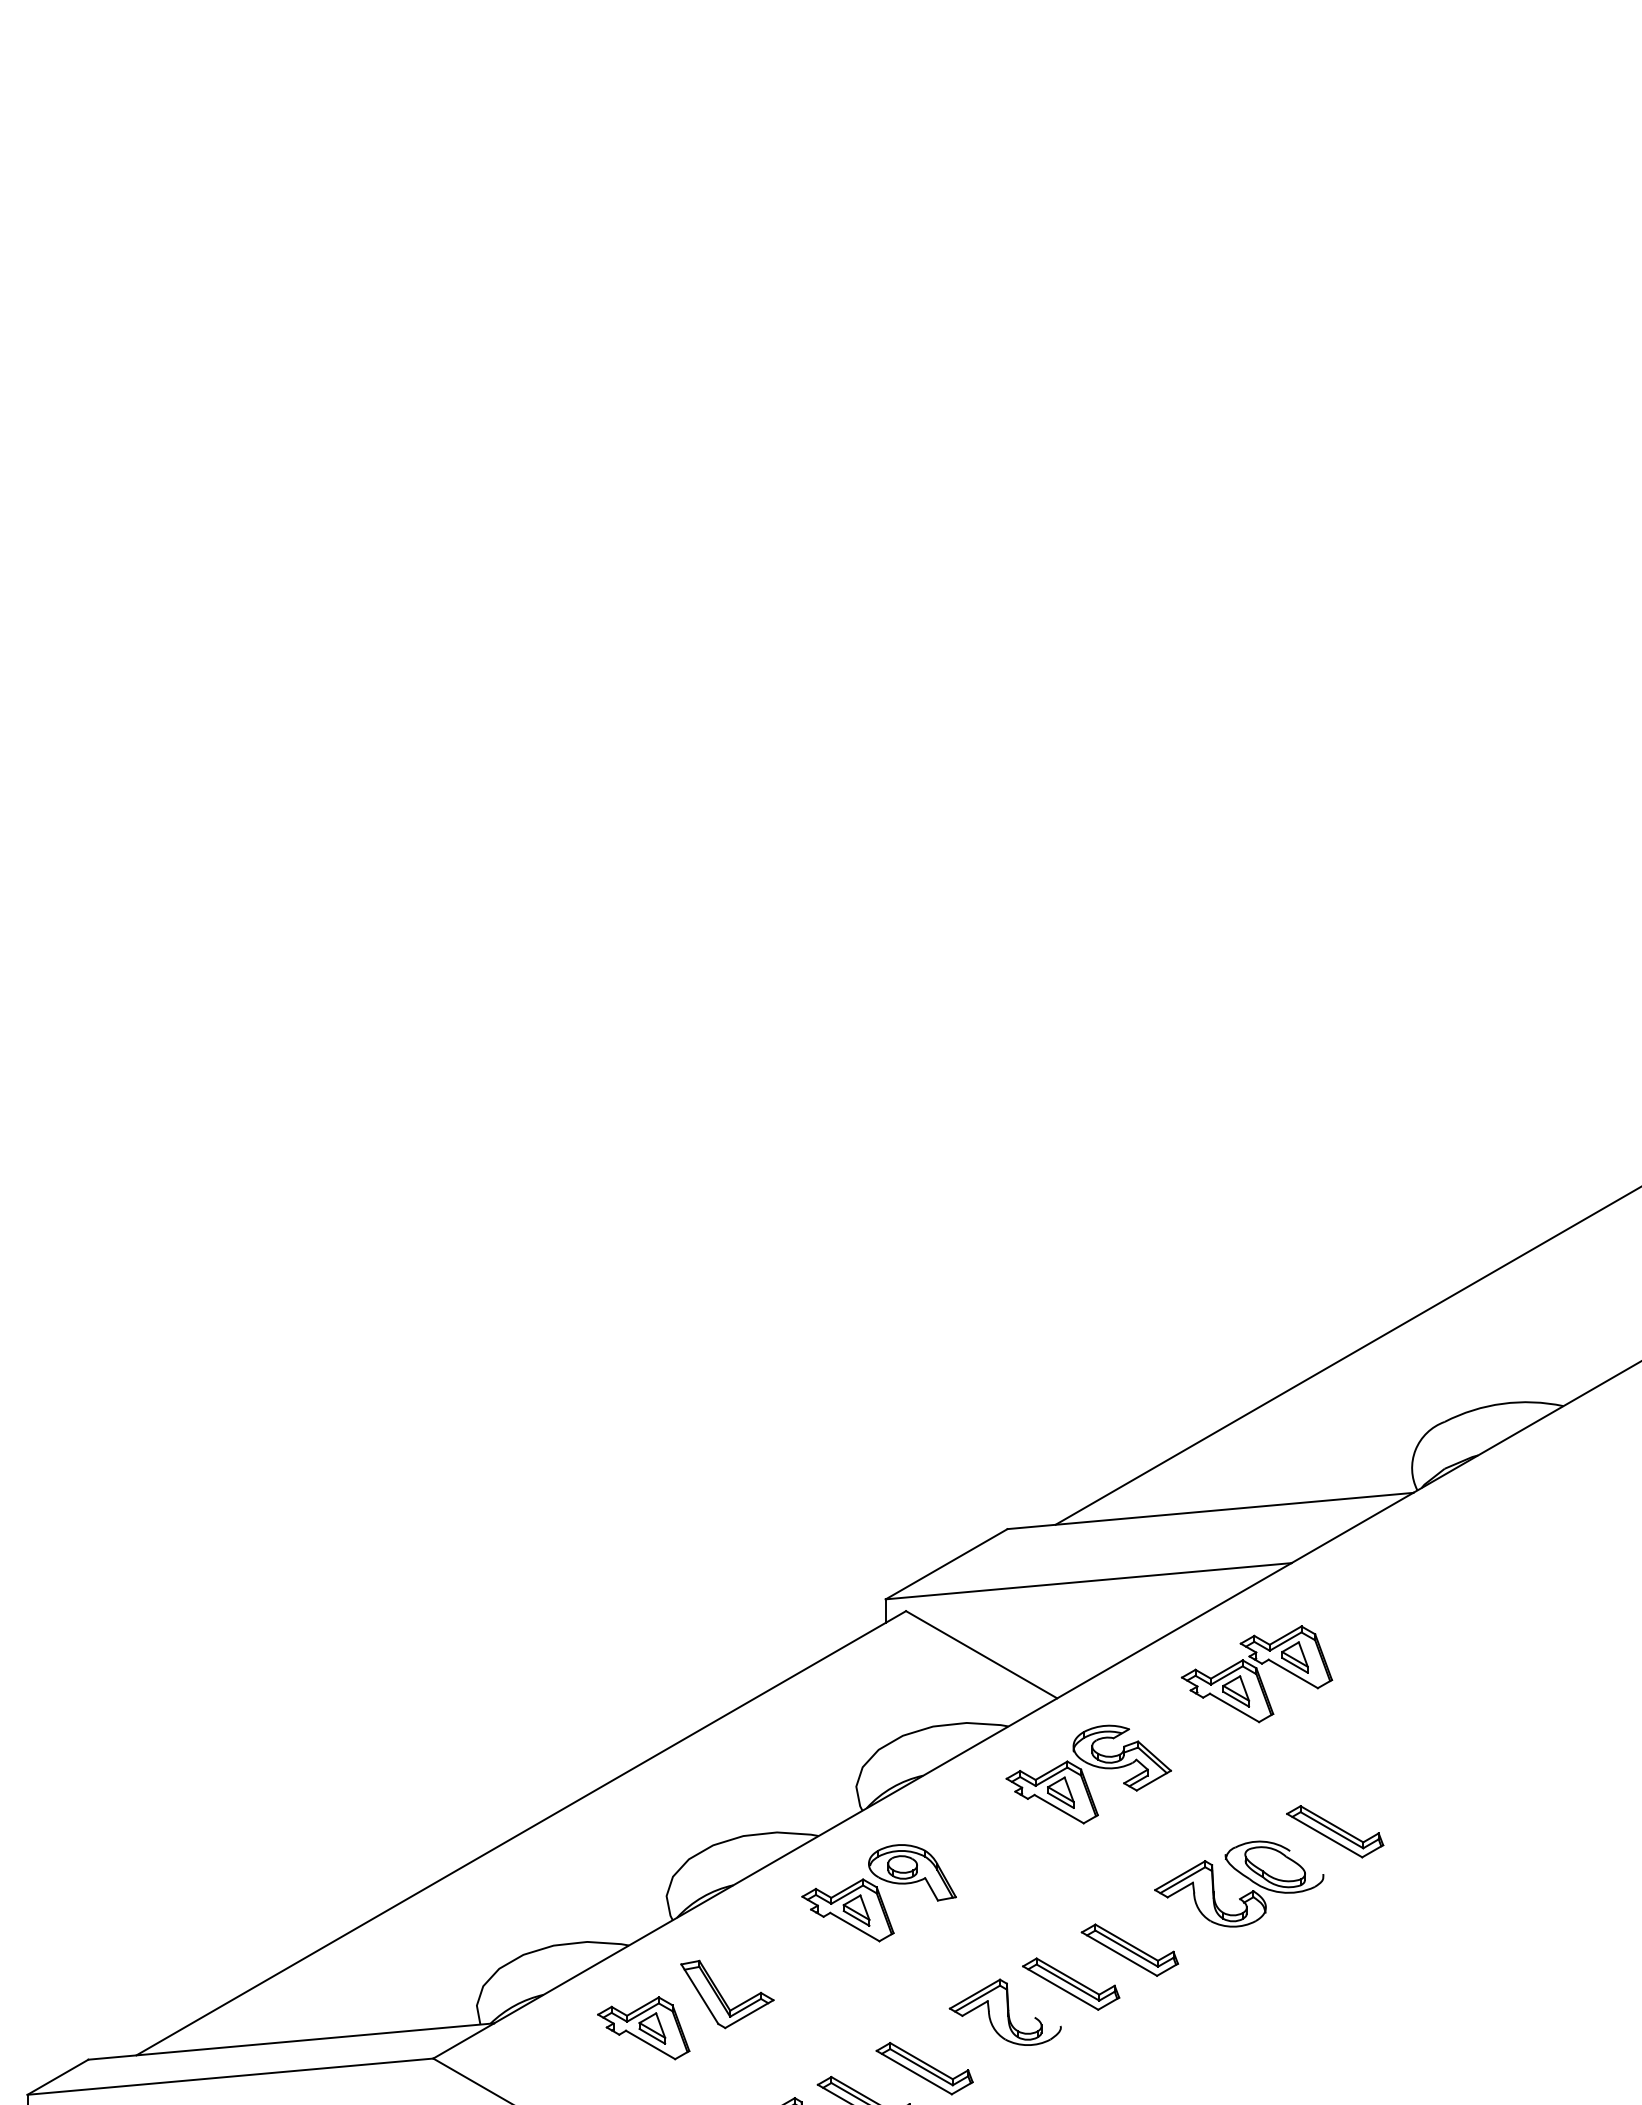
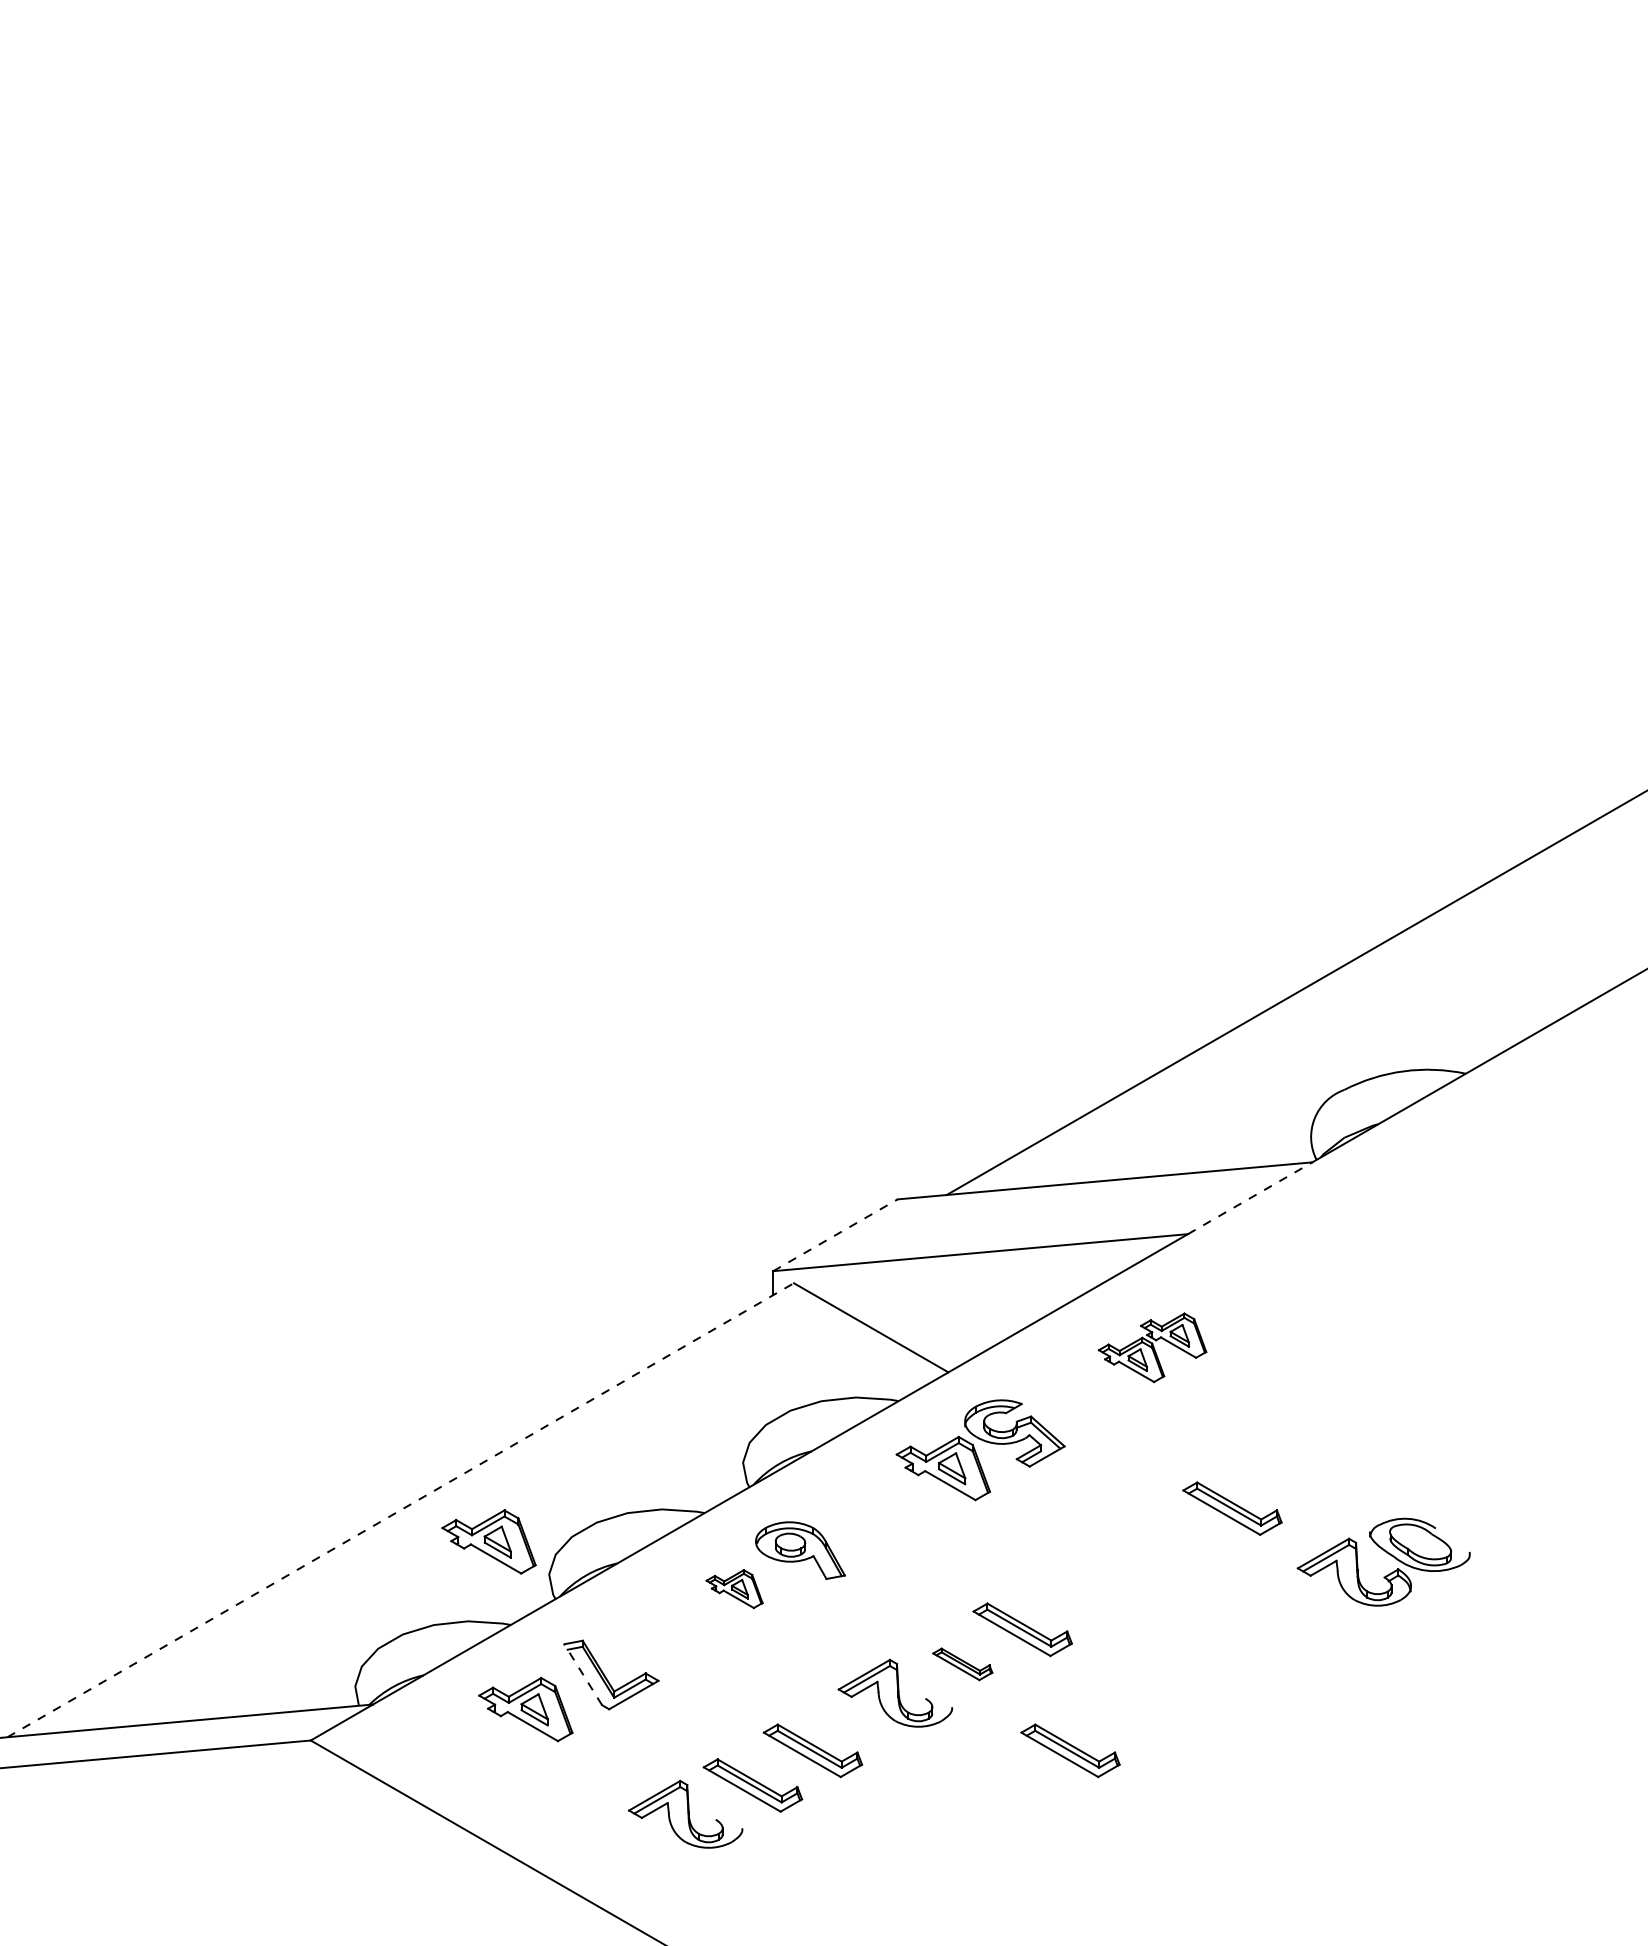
line: (1352, 1527) -> (1250, 1197), solid -> dashed
line: (947, 1563) -> (836, 1234), solid -> dashed
part: (1256, 1674) -> (1152, 1347), size x0.7
line: (521, 1833) -> (400, 1510), solid -> dashed
part: (607, 1864) -> (488, 1542), added
part: (1243, 1876) -> (1388, 1554), moved
part: (847, 1910) -> (734, 1589), size x0.6
part: (1071, 1983) -> (963, 1663), size x0.6
line: (699, 1993) -> (582, 1674), solid -> dashed
part: (1176, 2068) -> (1070, 1750), added

